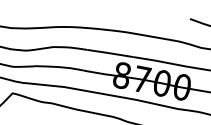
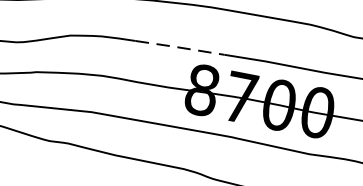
line: (110, 53) -> (180, 47), solid -> dashed

